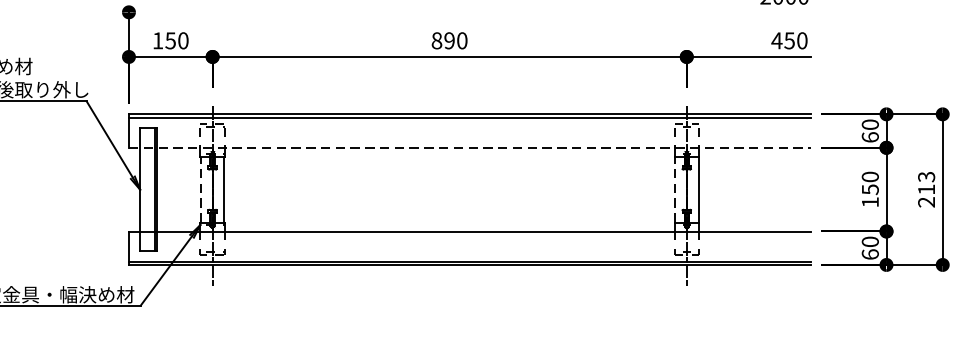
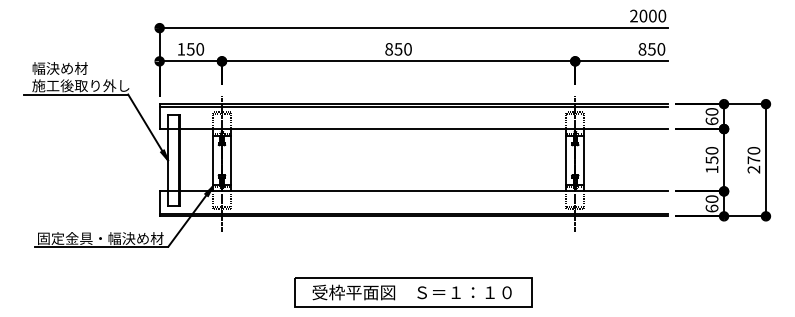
line: (469, 12) -> (413, 28), added
text: (449, 41) -> (398, 49), 890 -> 850
text: (777, 41) -> (642, 49), 450 -> 850
line: (469, 148) -> (413, 129), dashed -> solid
text: (926, 183) -> (753, 155), 213 -> 270
line: (201, 189) -> (213, 160), dashed -> solid
line: (675, 189) -> (566, 160), dashed -> solid

